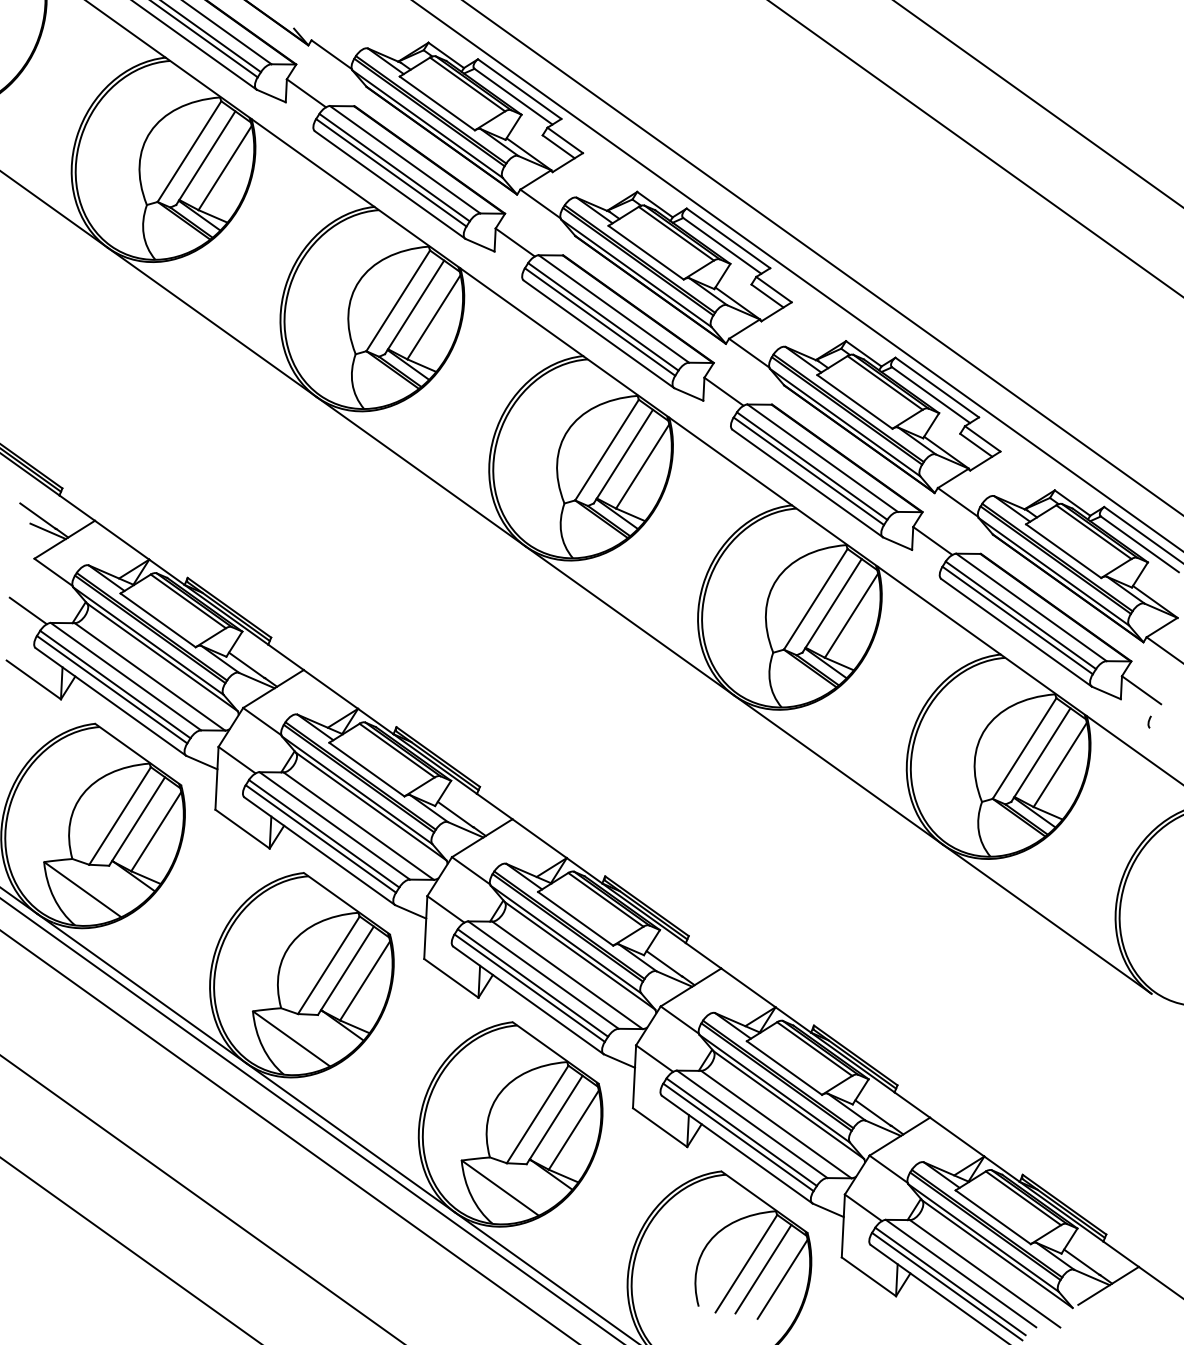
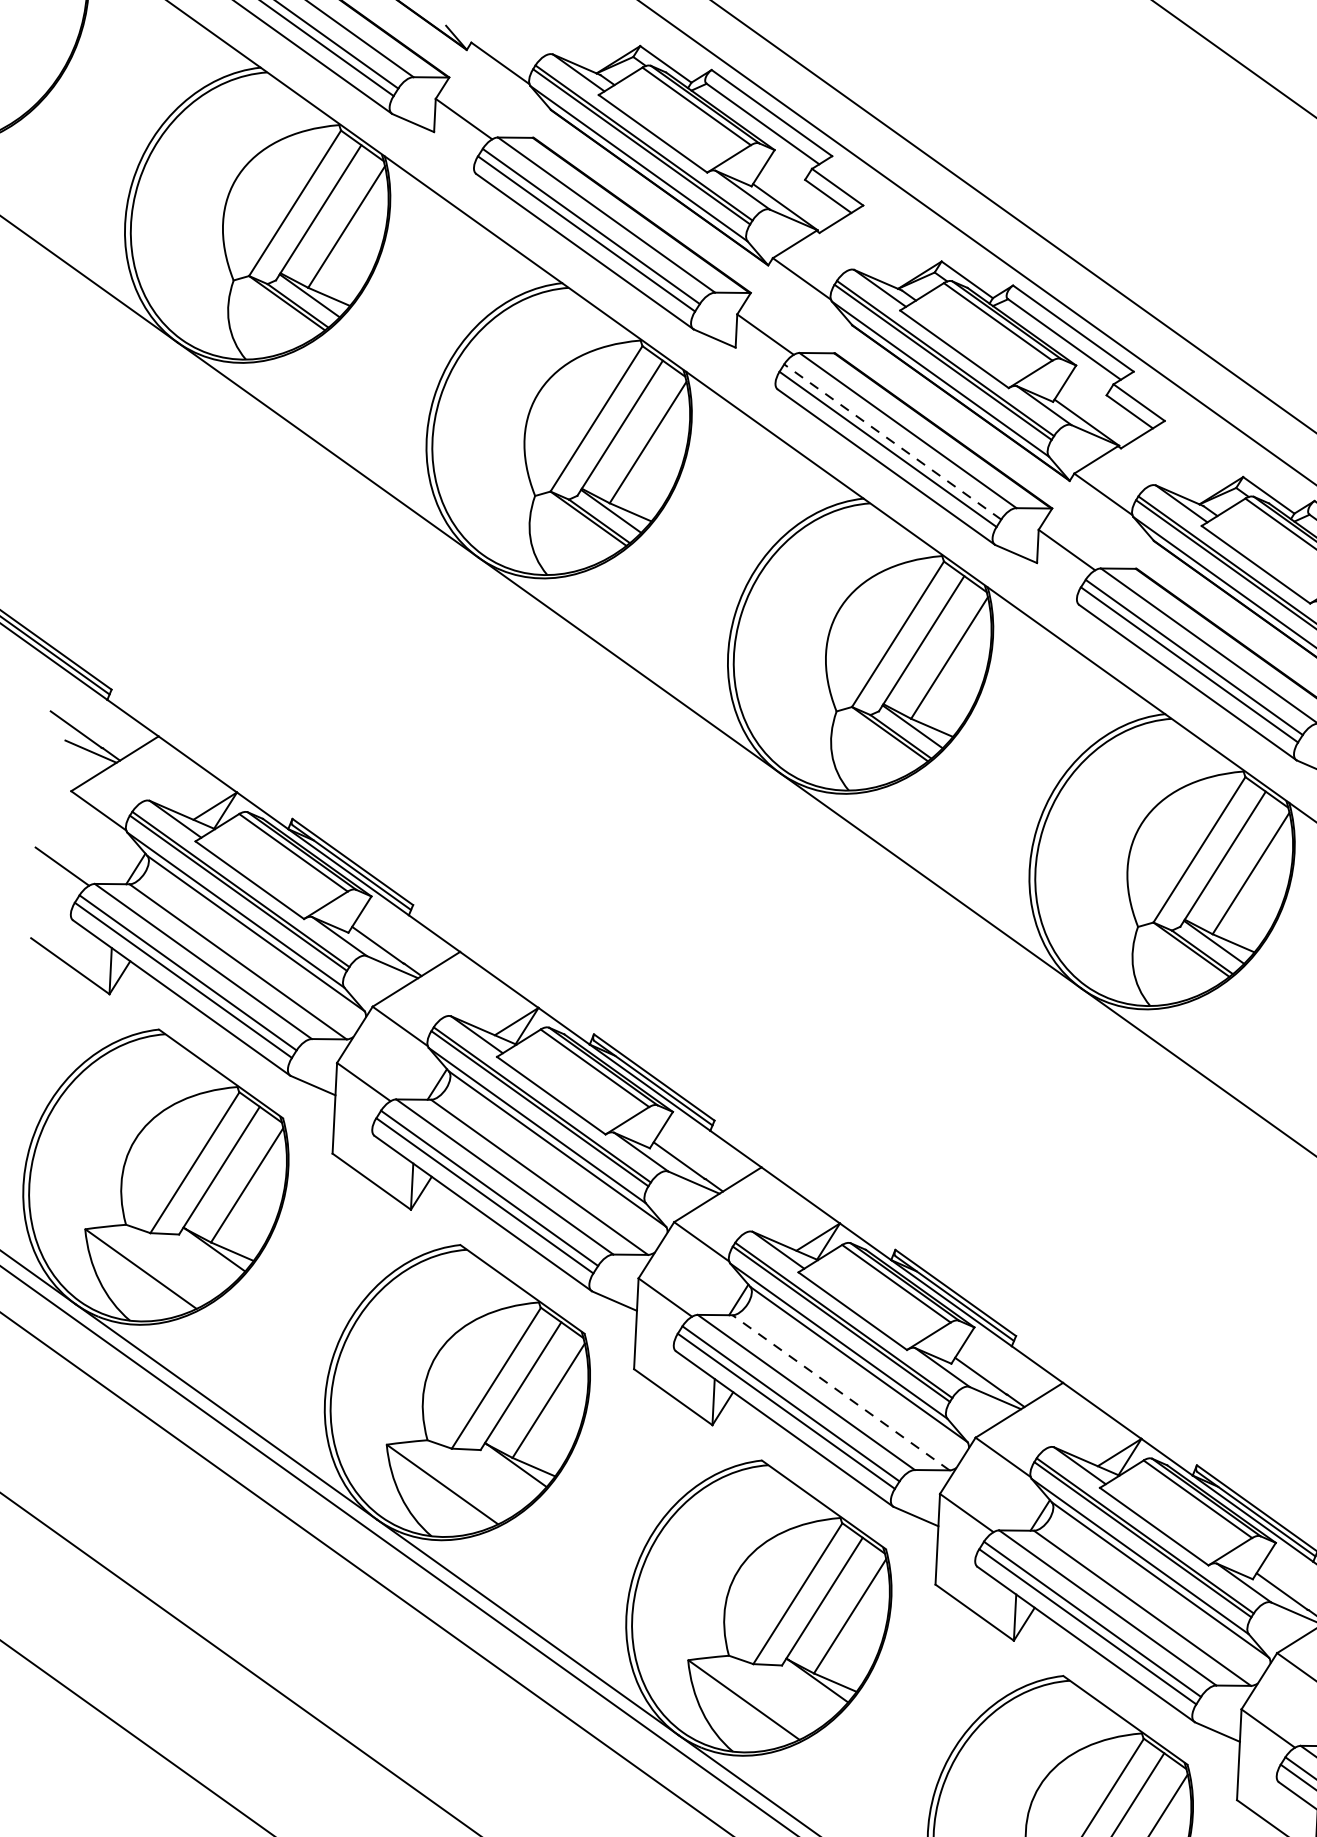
line: (602, 316) -> (891, 441), solid -> dashed
line: (567, 975) -> (840, 1393), solid -> dashed

